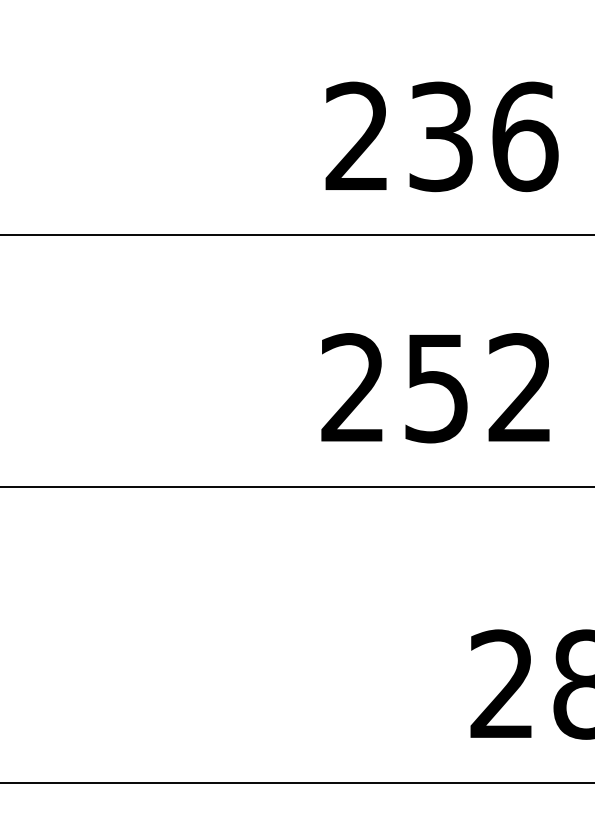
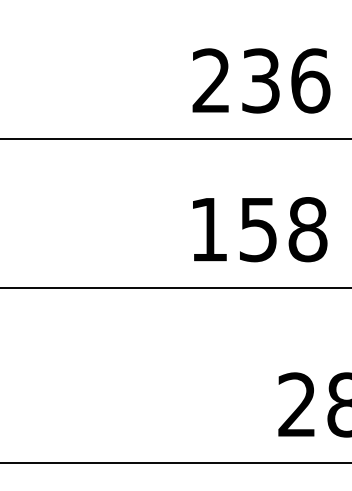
text: (436, 387) -> (258, 229), 252 -> 158

